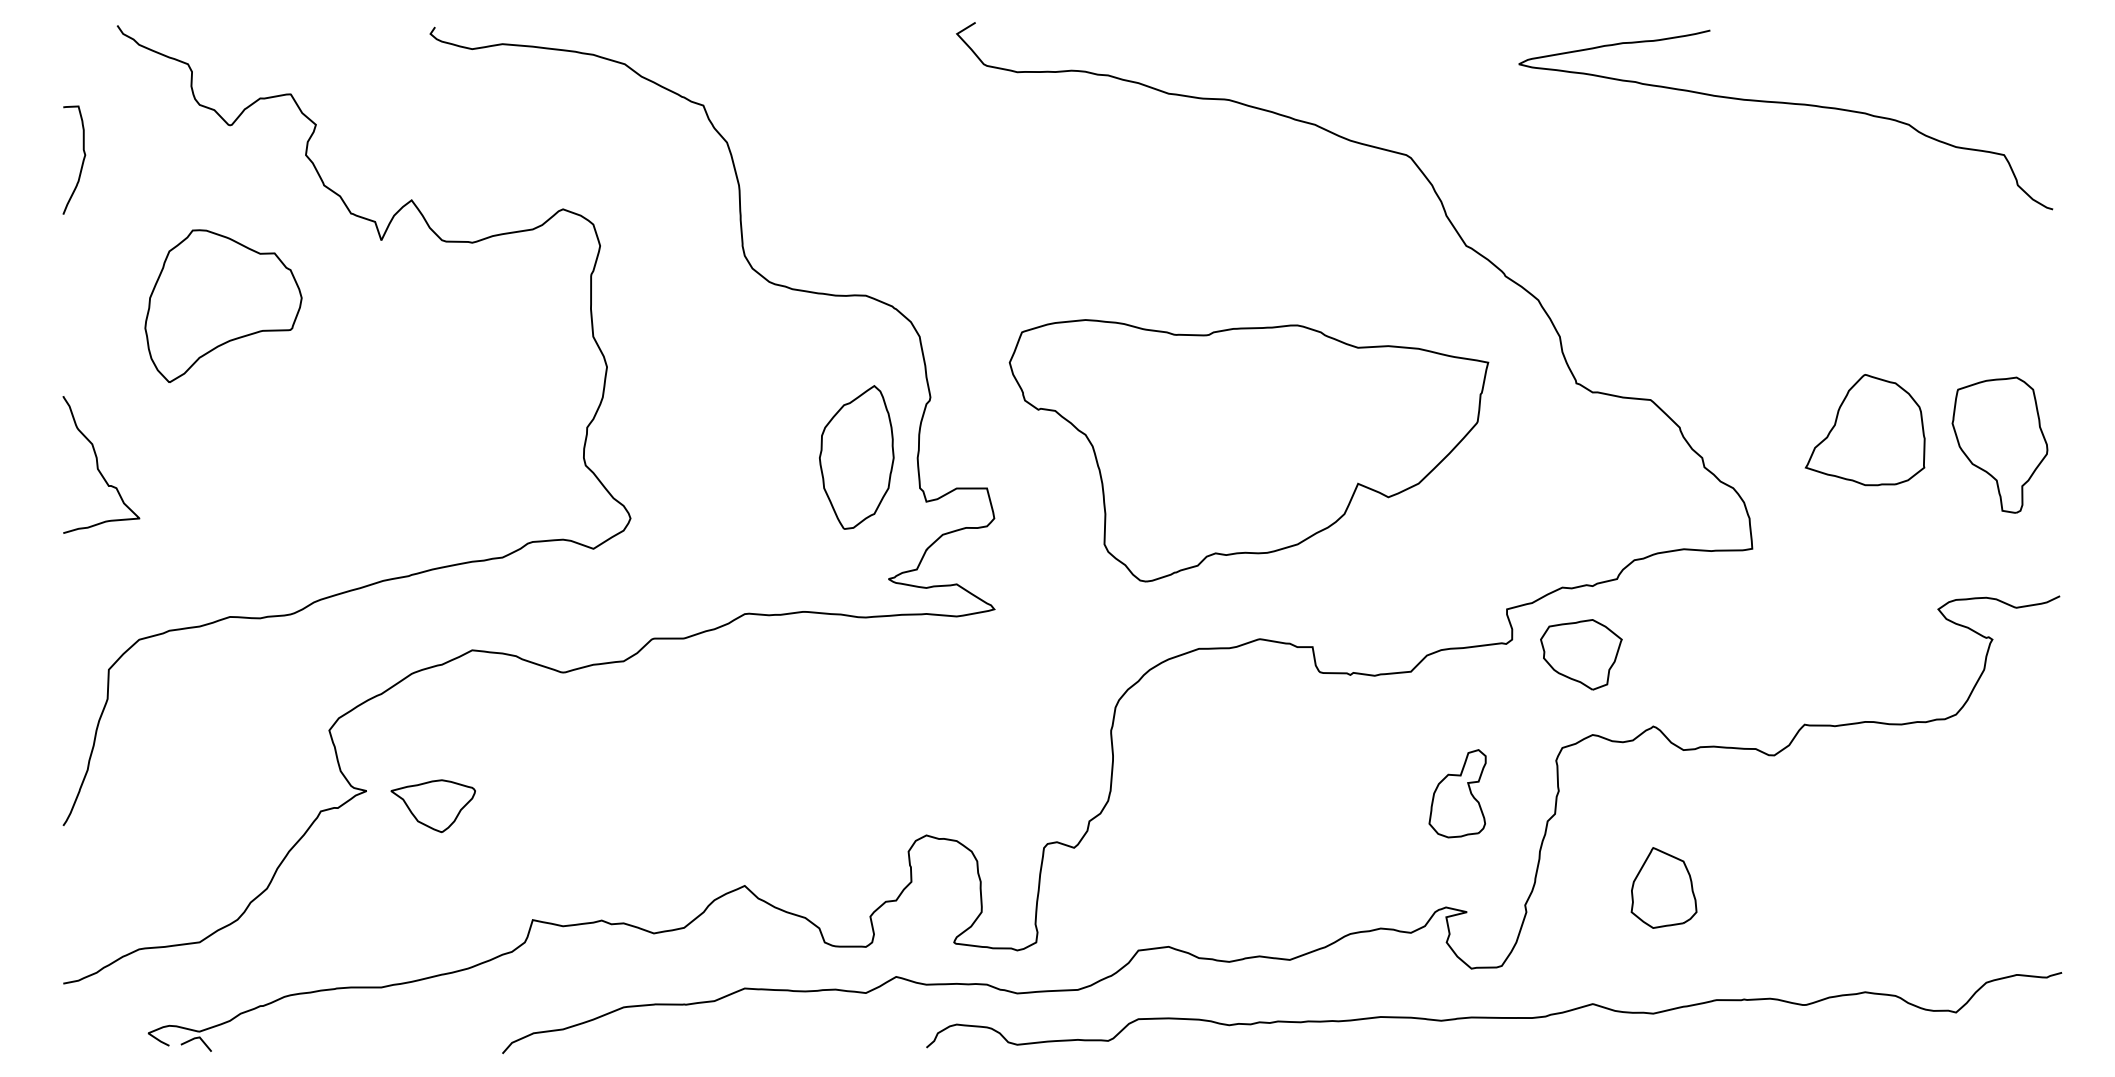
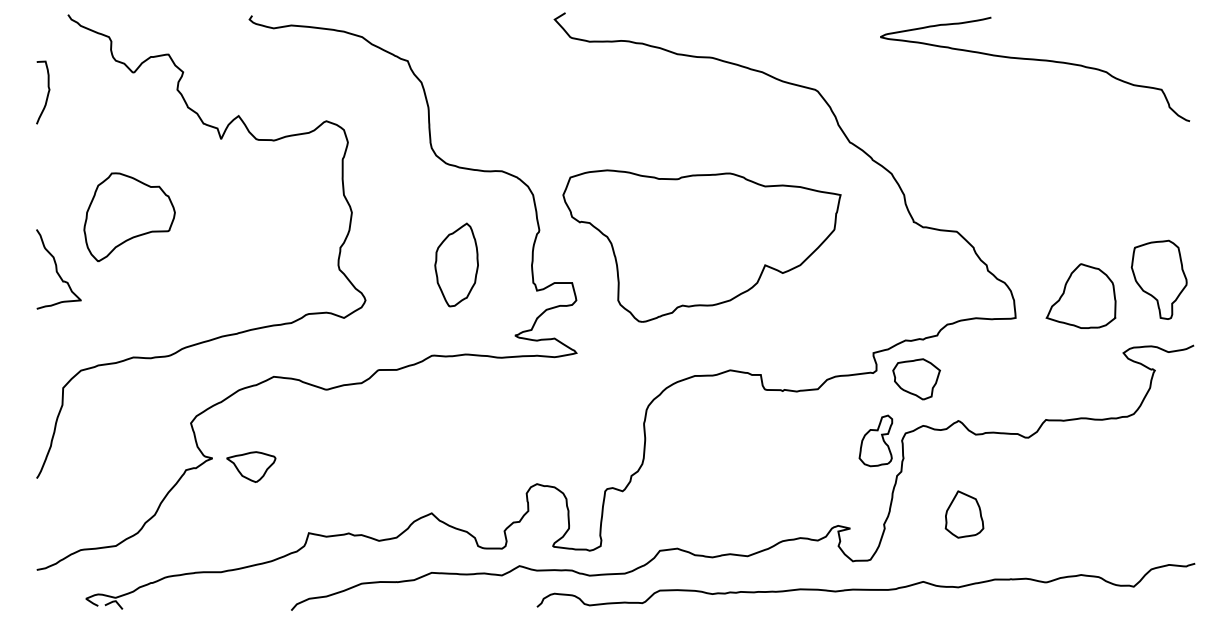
part: (223, 306) -> (129, 217), moved
part: (1864, 428) -> (1080, 295), moved
part: (1998, 444) -> (1158, 279), moved
part: (1248, 449) -> (701, 245), moved
part: (856, 456) -> (456, 264), moved
part: (1456, 792) -> (875, 440), moved

